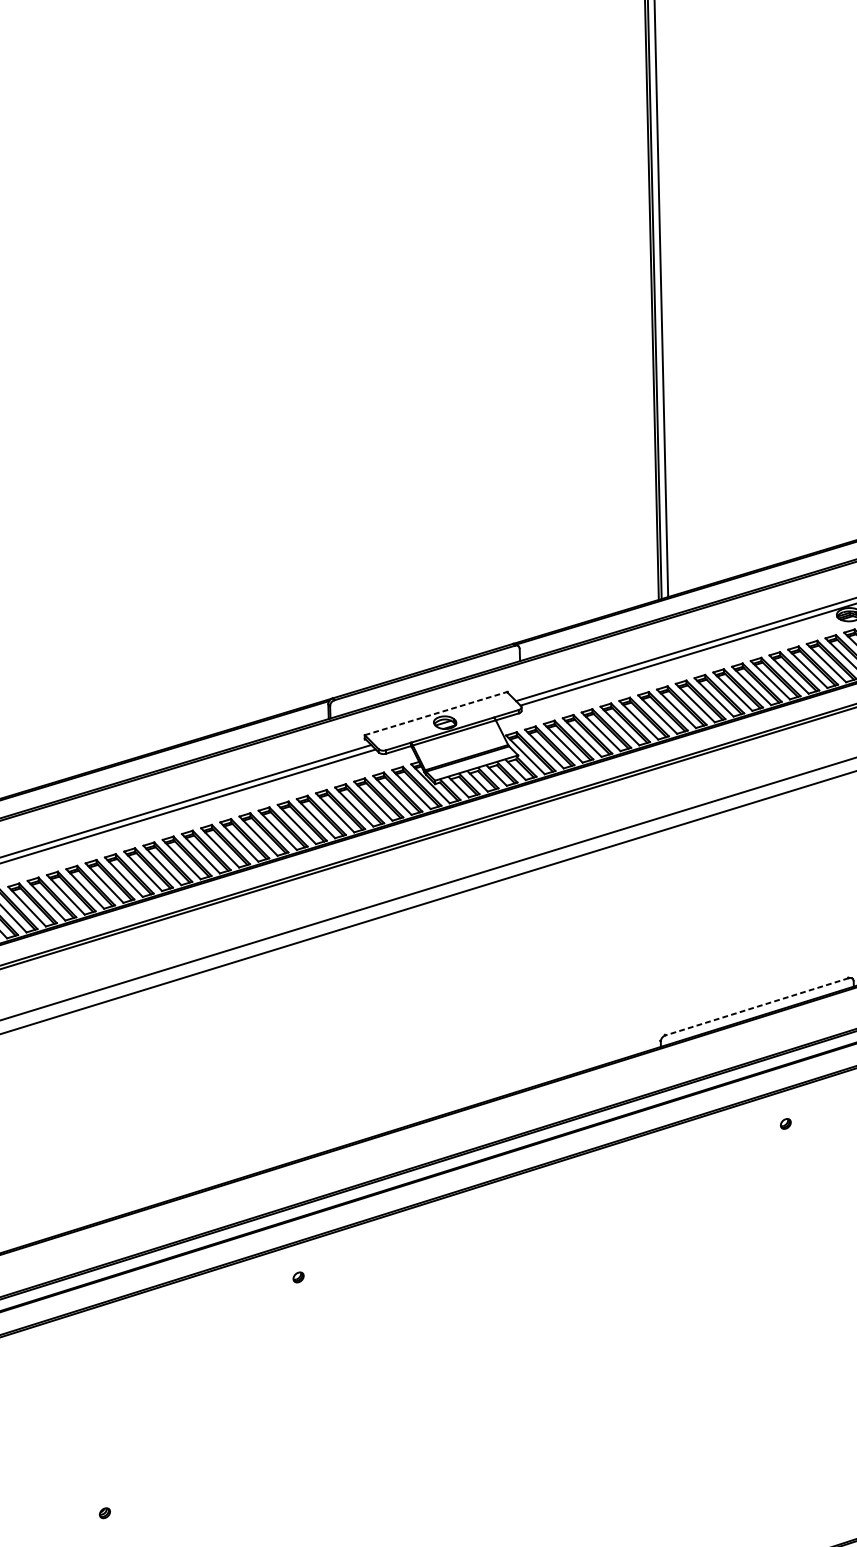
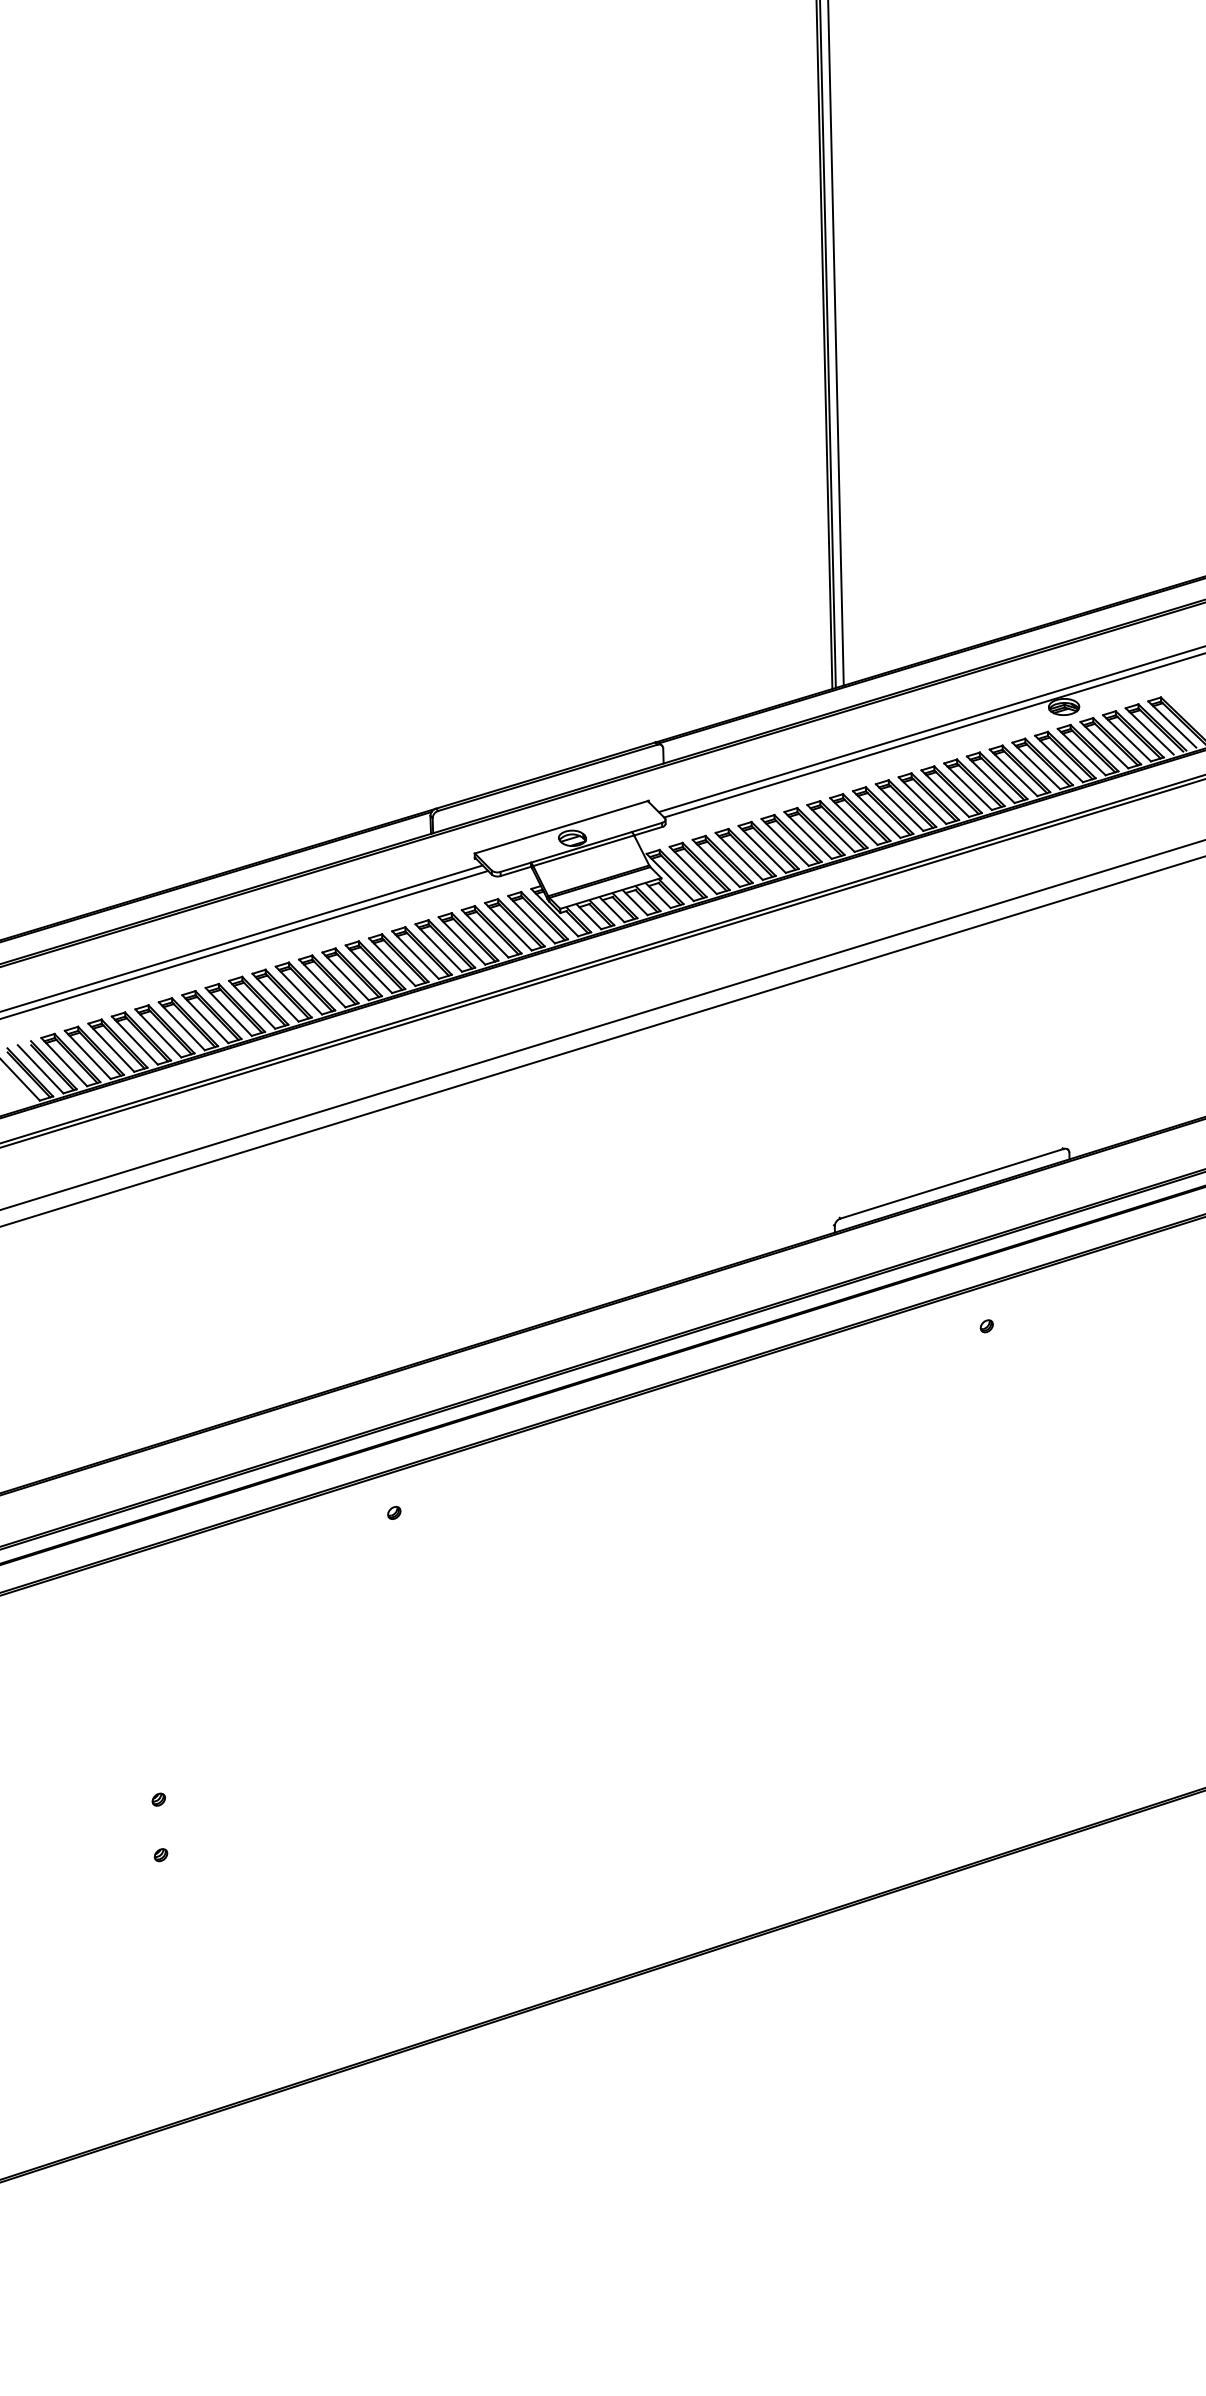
line: (436, 713) -> (561, 827), dashed -> solid
line: (757, 1006) -> (952, 1183), dashed -> solid

